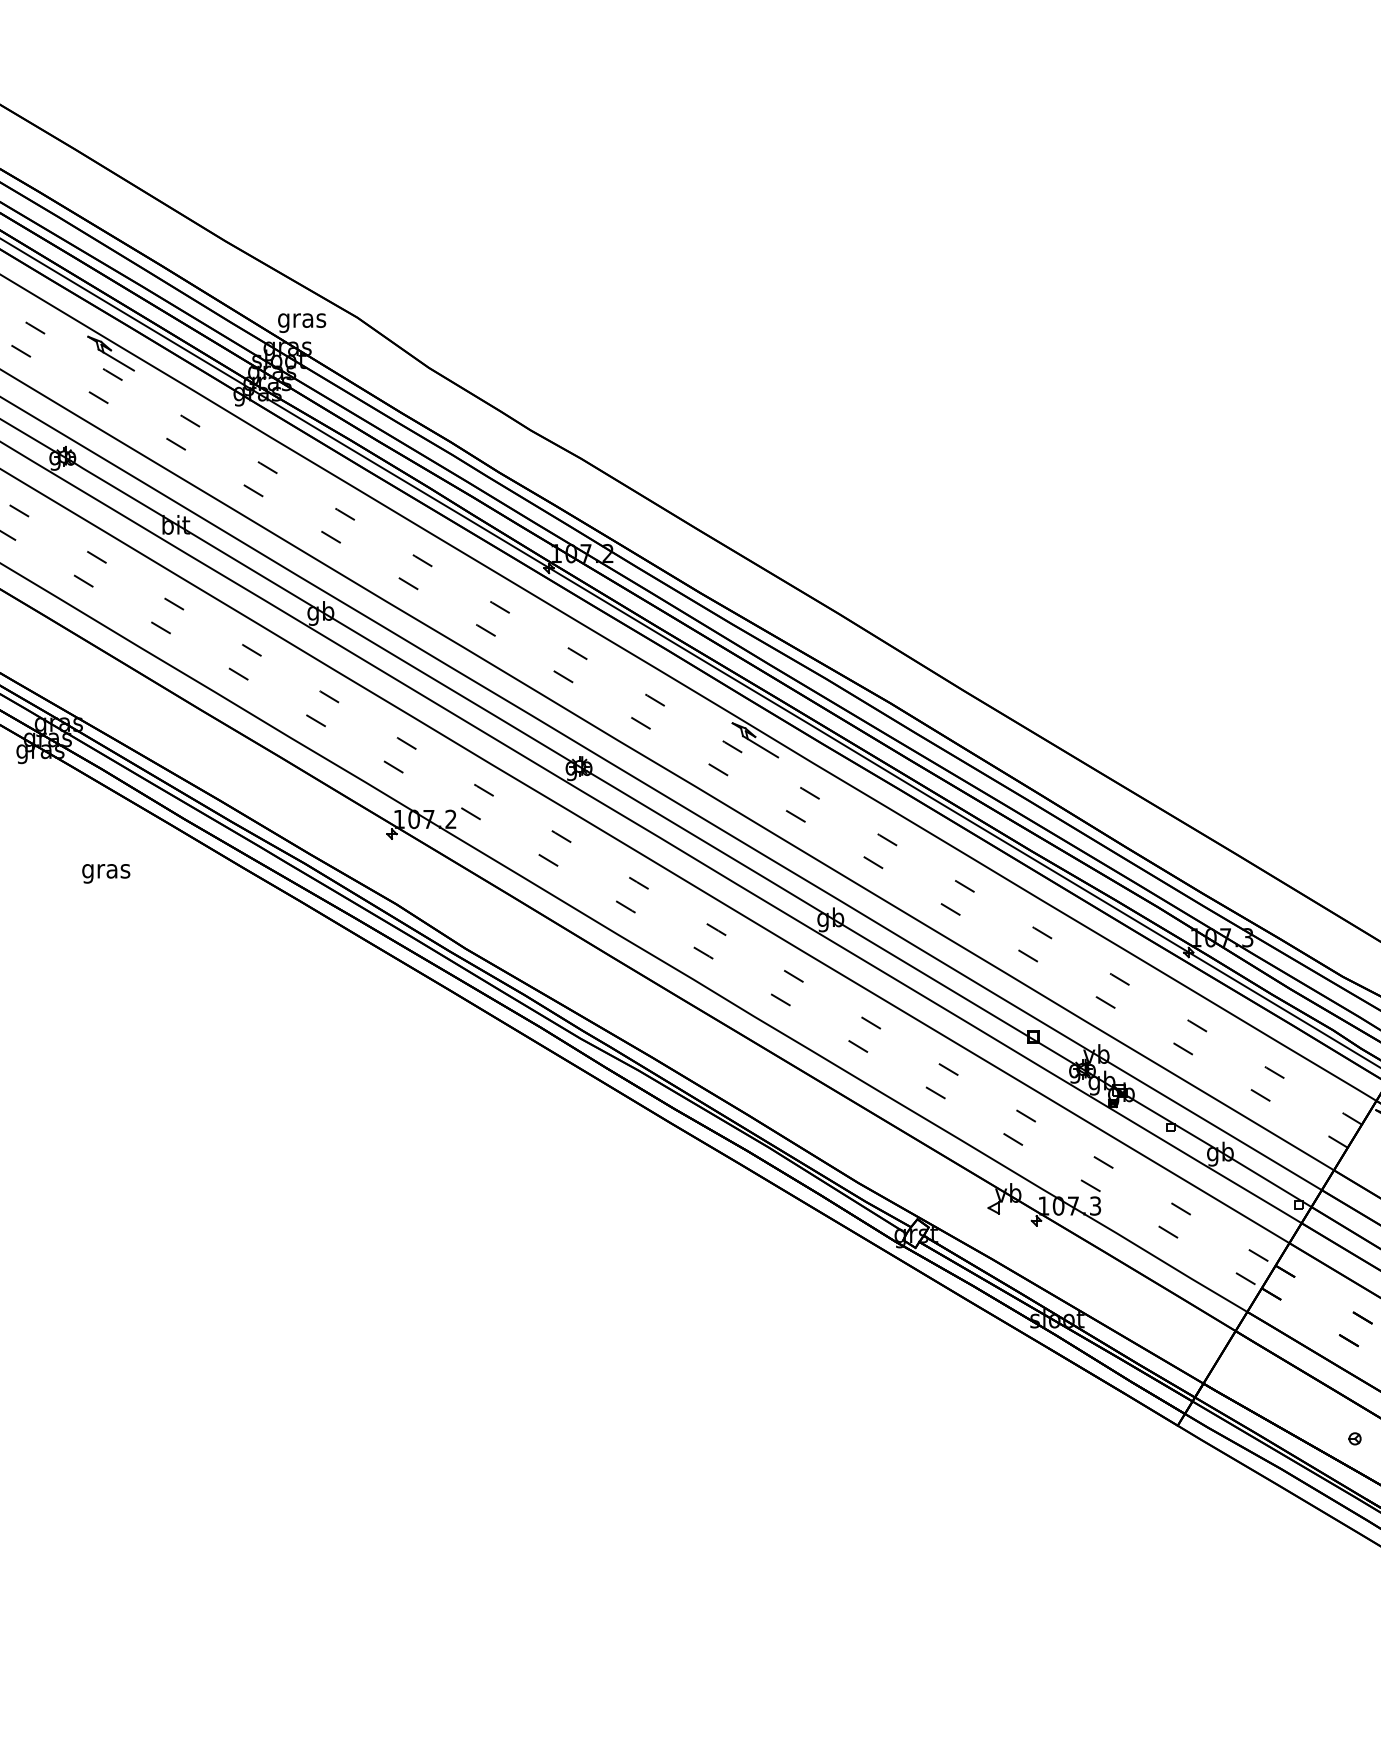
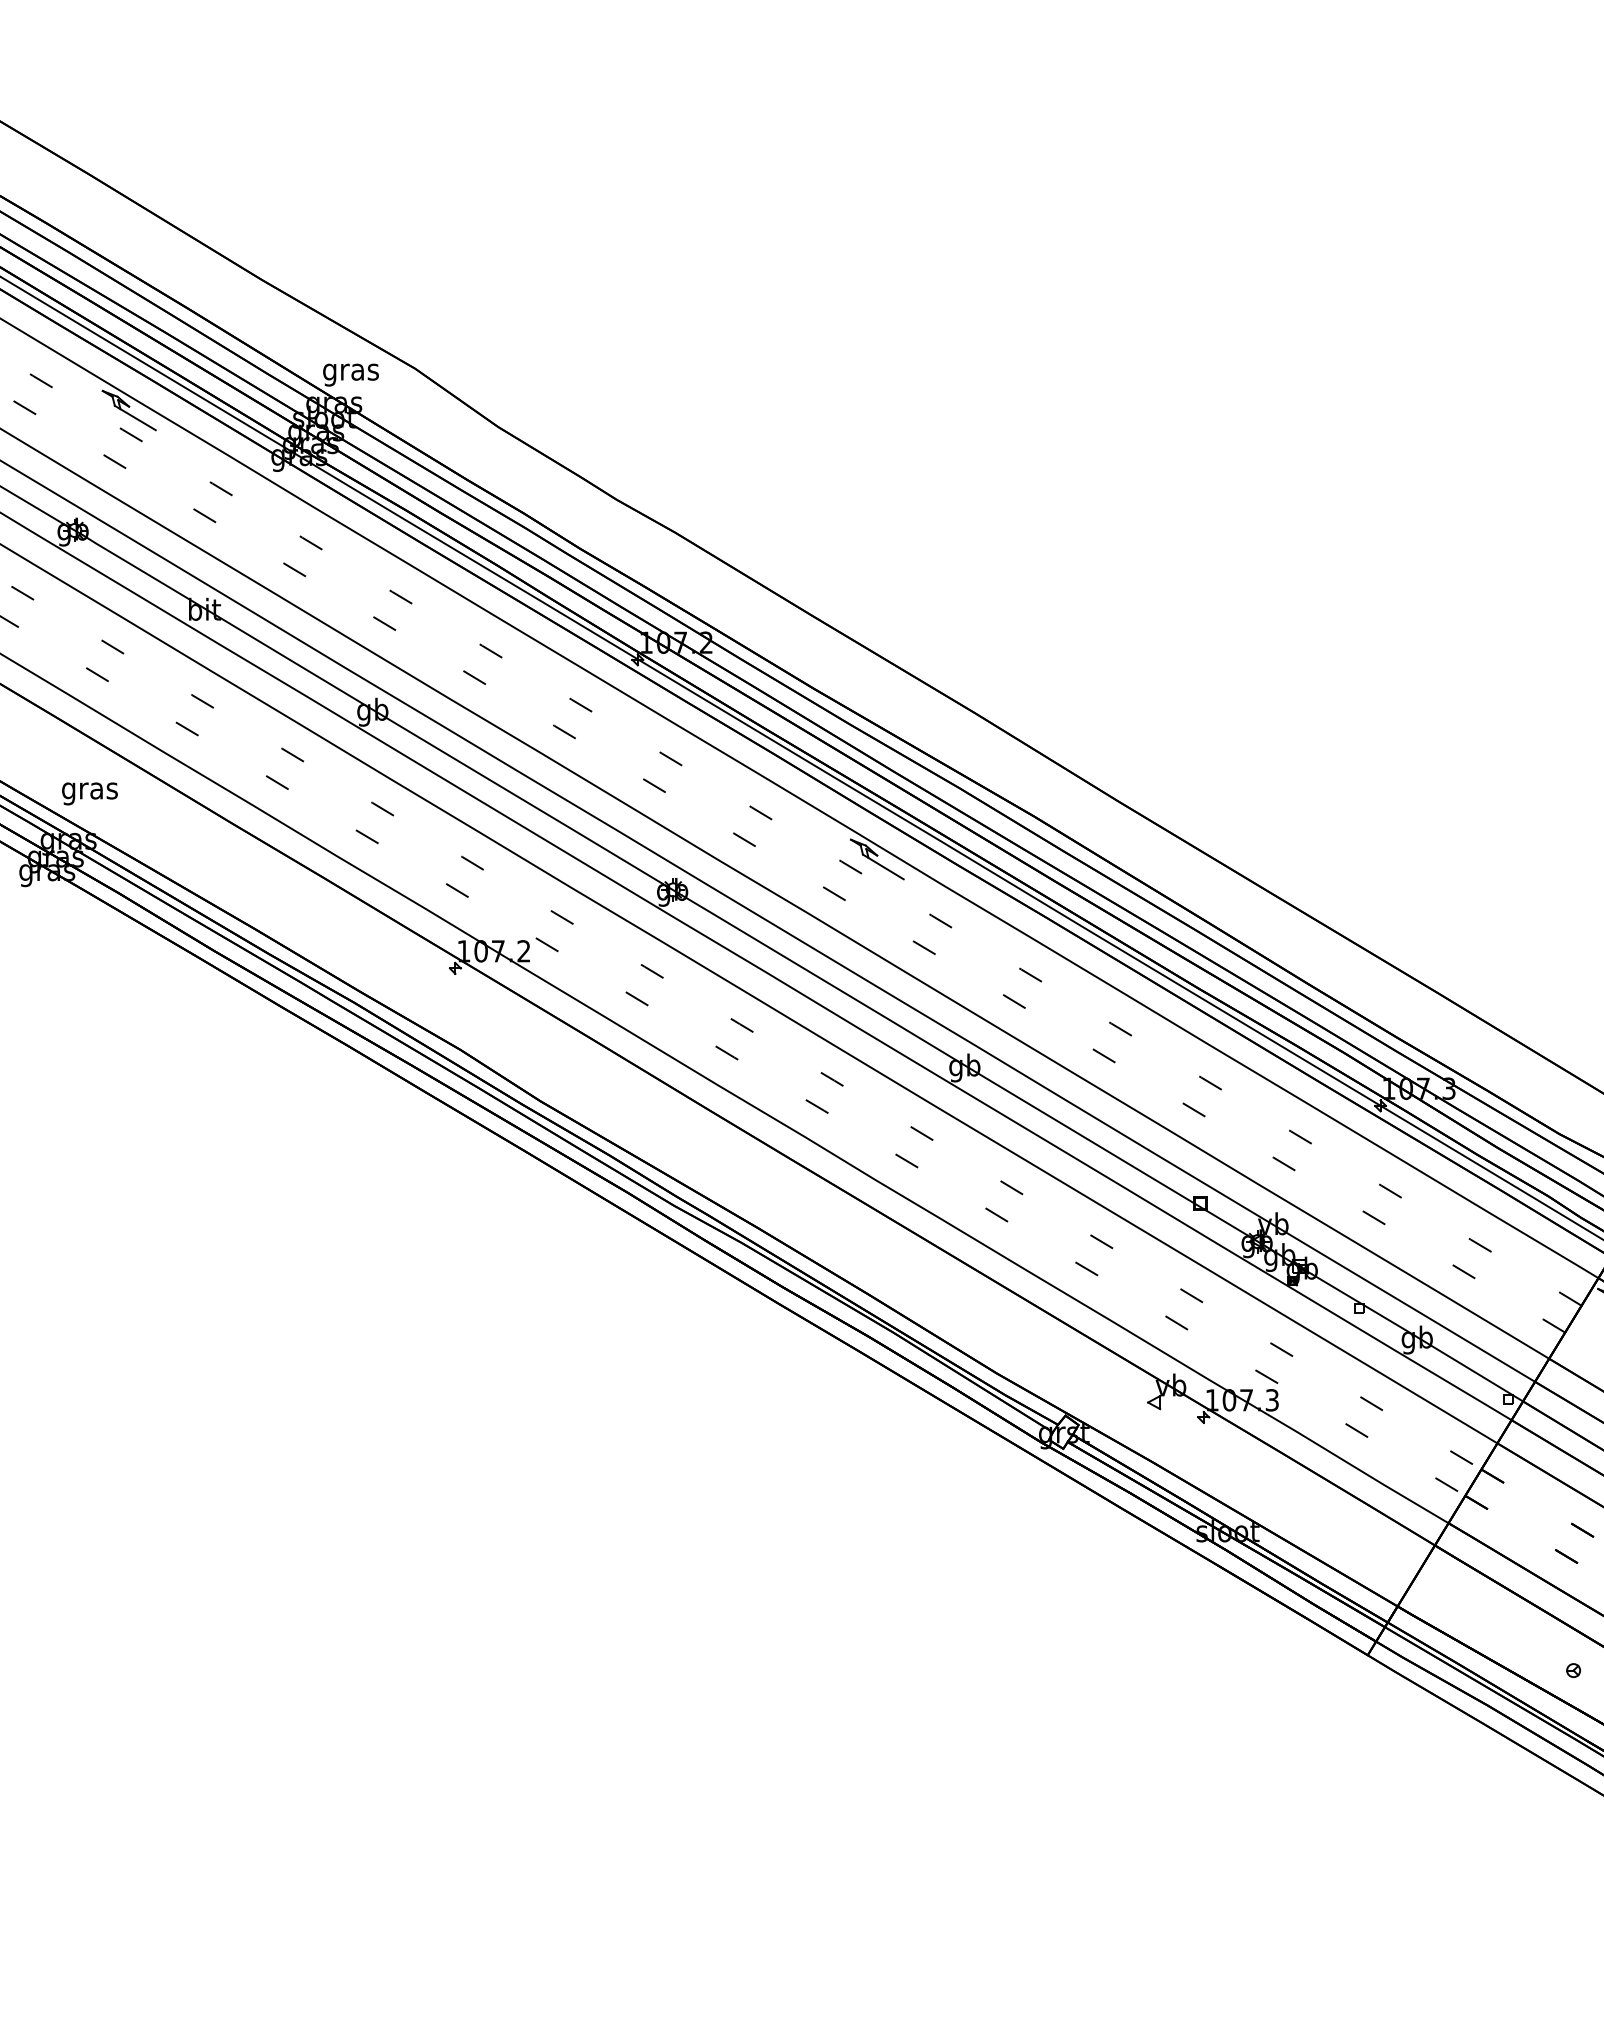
text: (106, 873) -> (90, 793), moved

